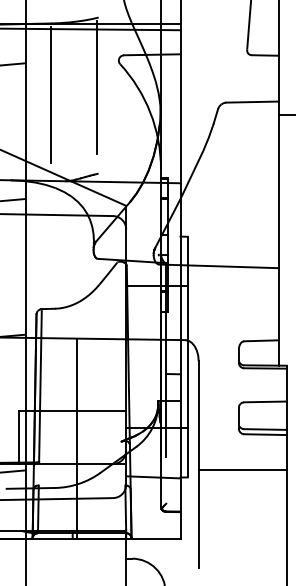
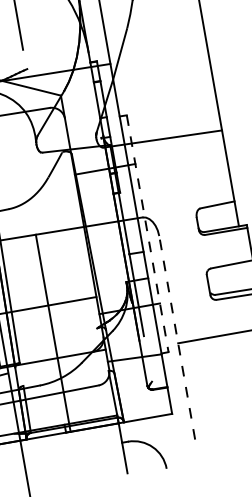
line: (187, 357) -> (147, 234), solid -> dashed
line: (198, 464) -> (176, 337), solid -> dashed

